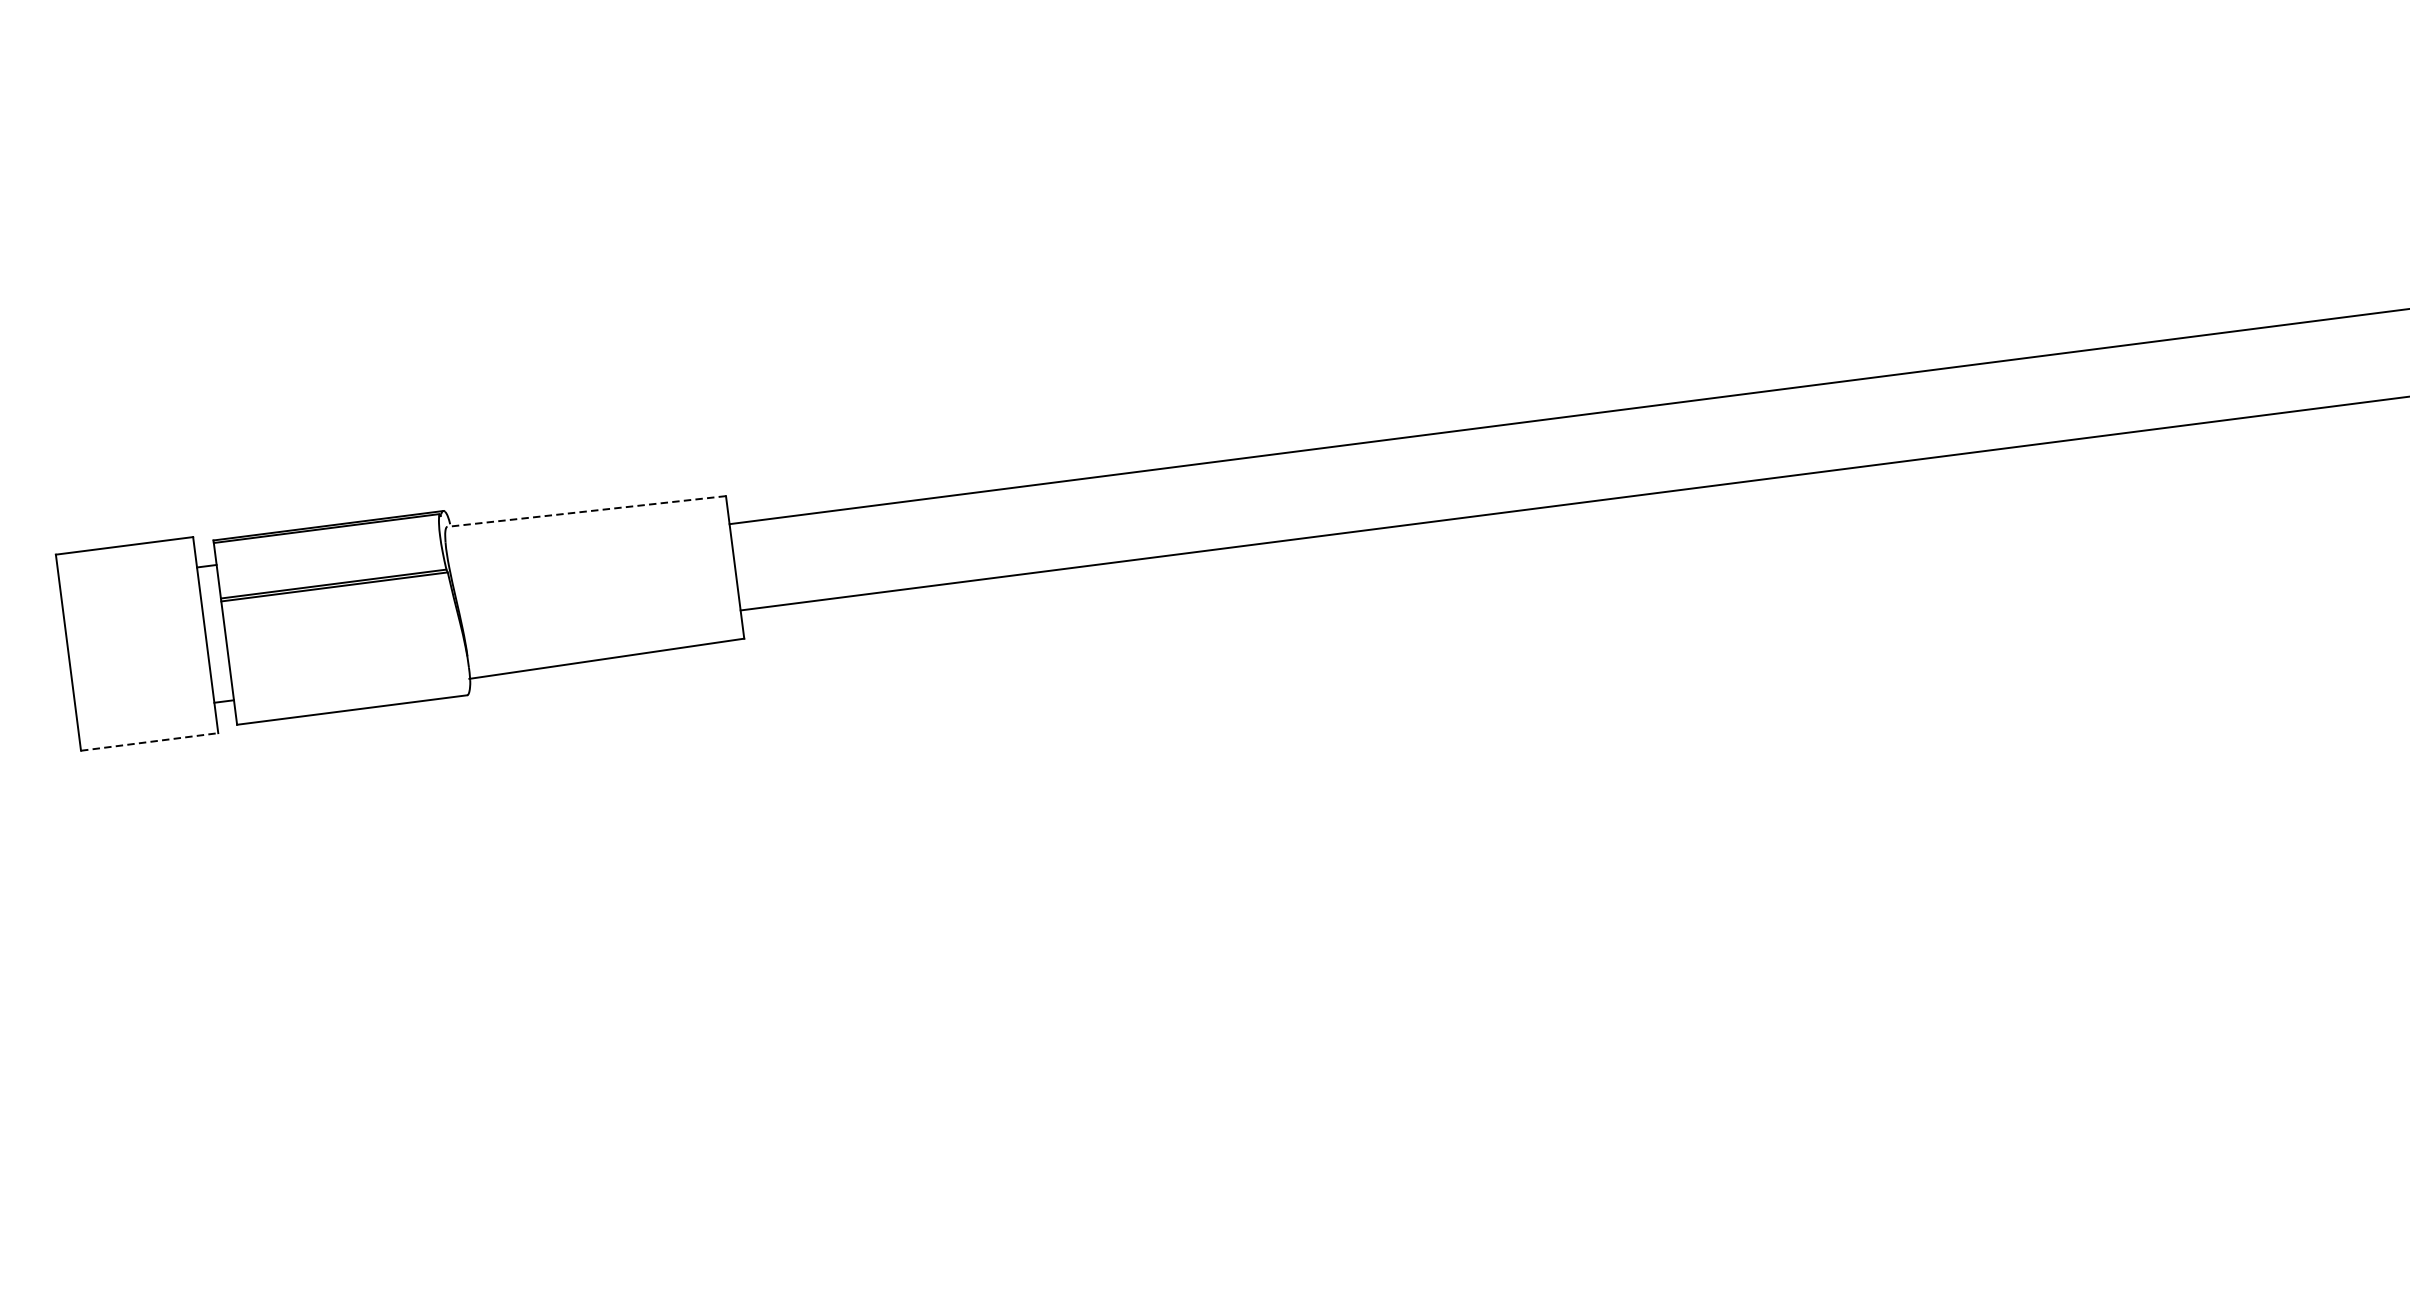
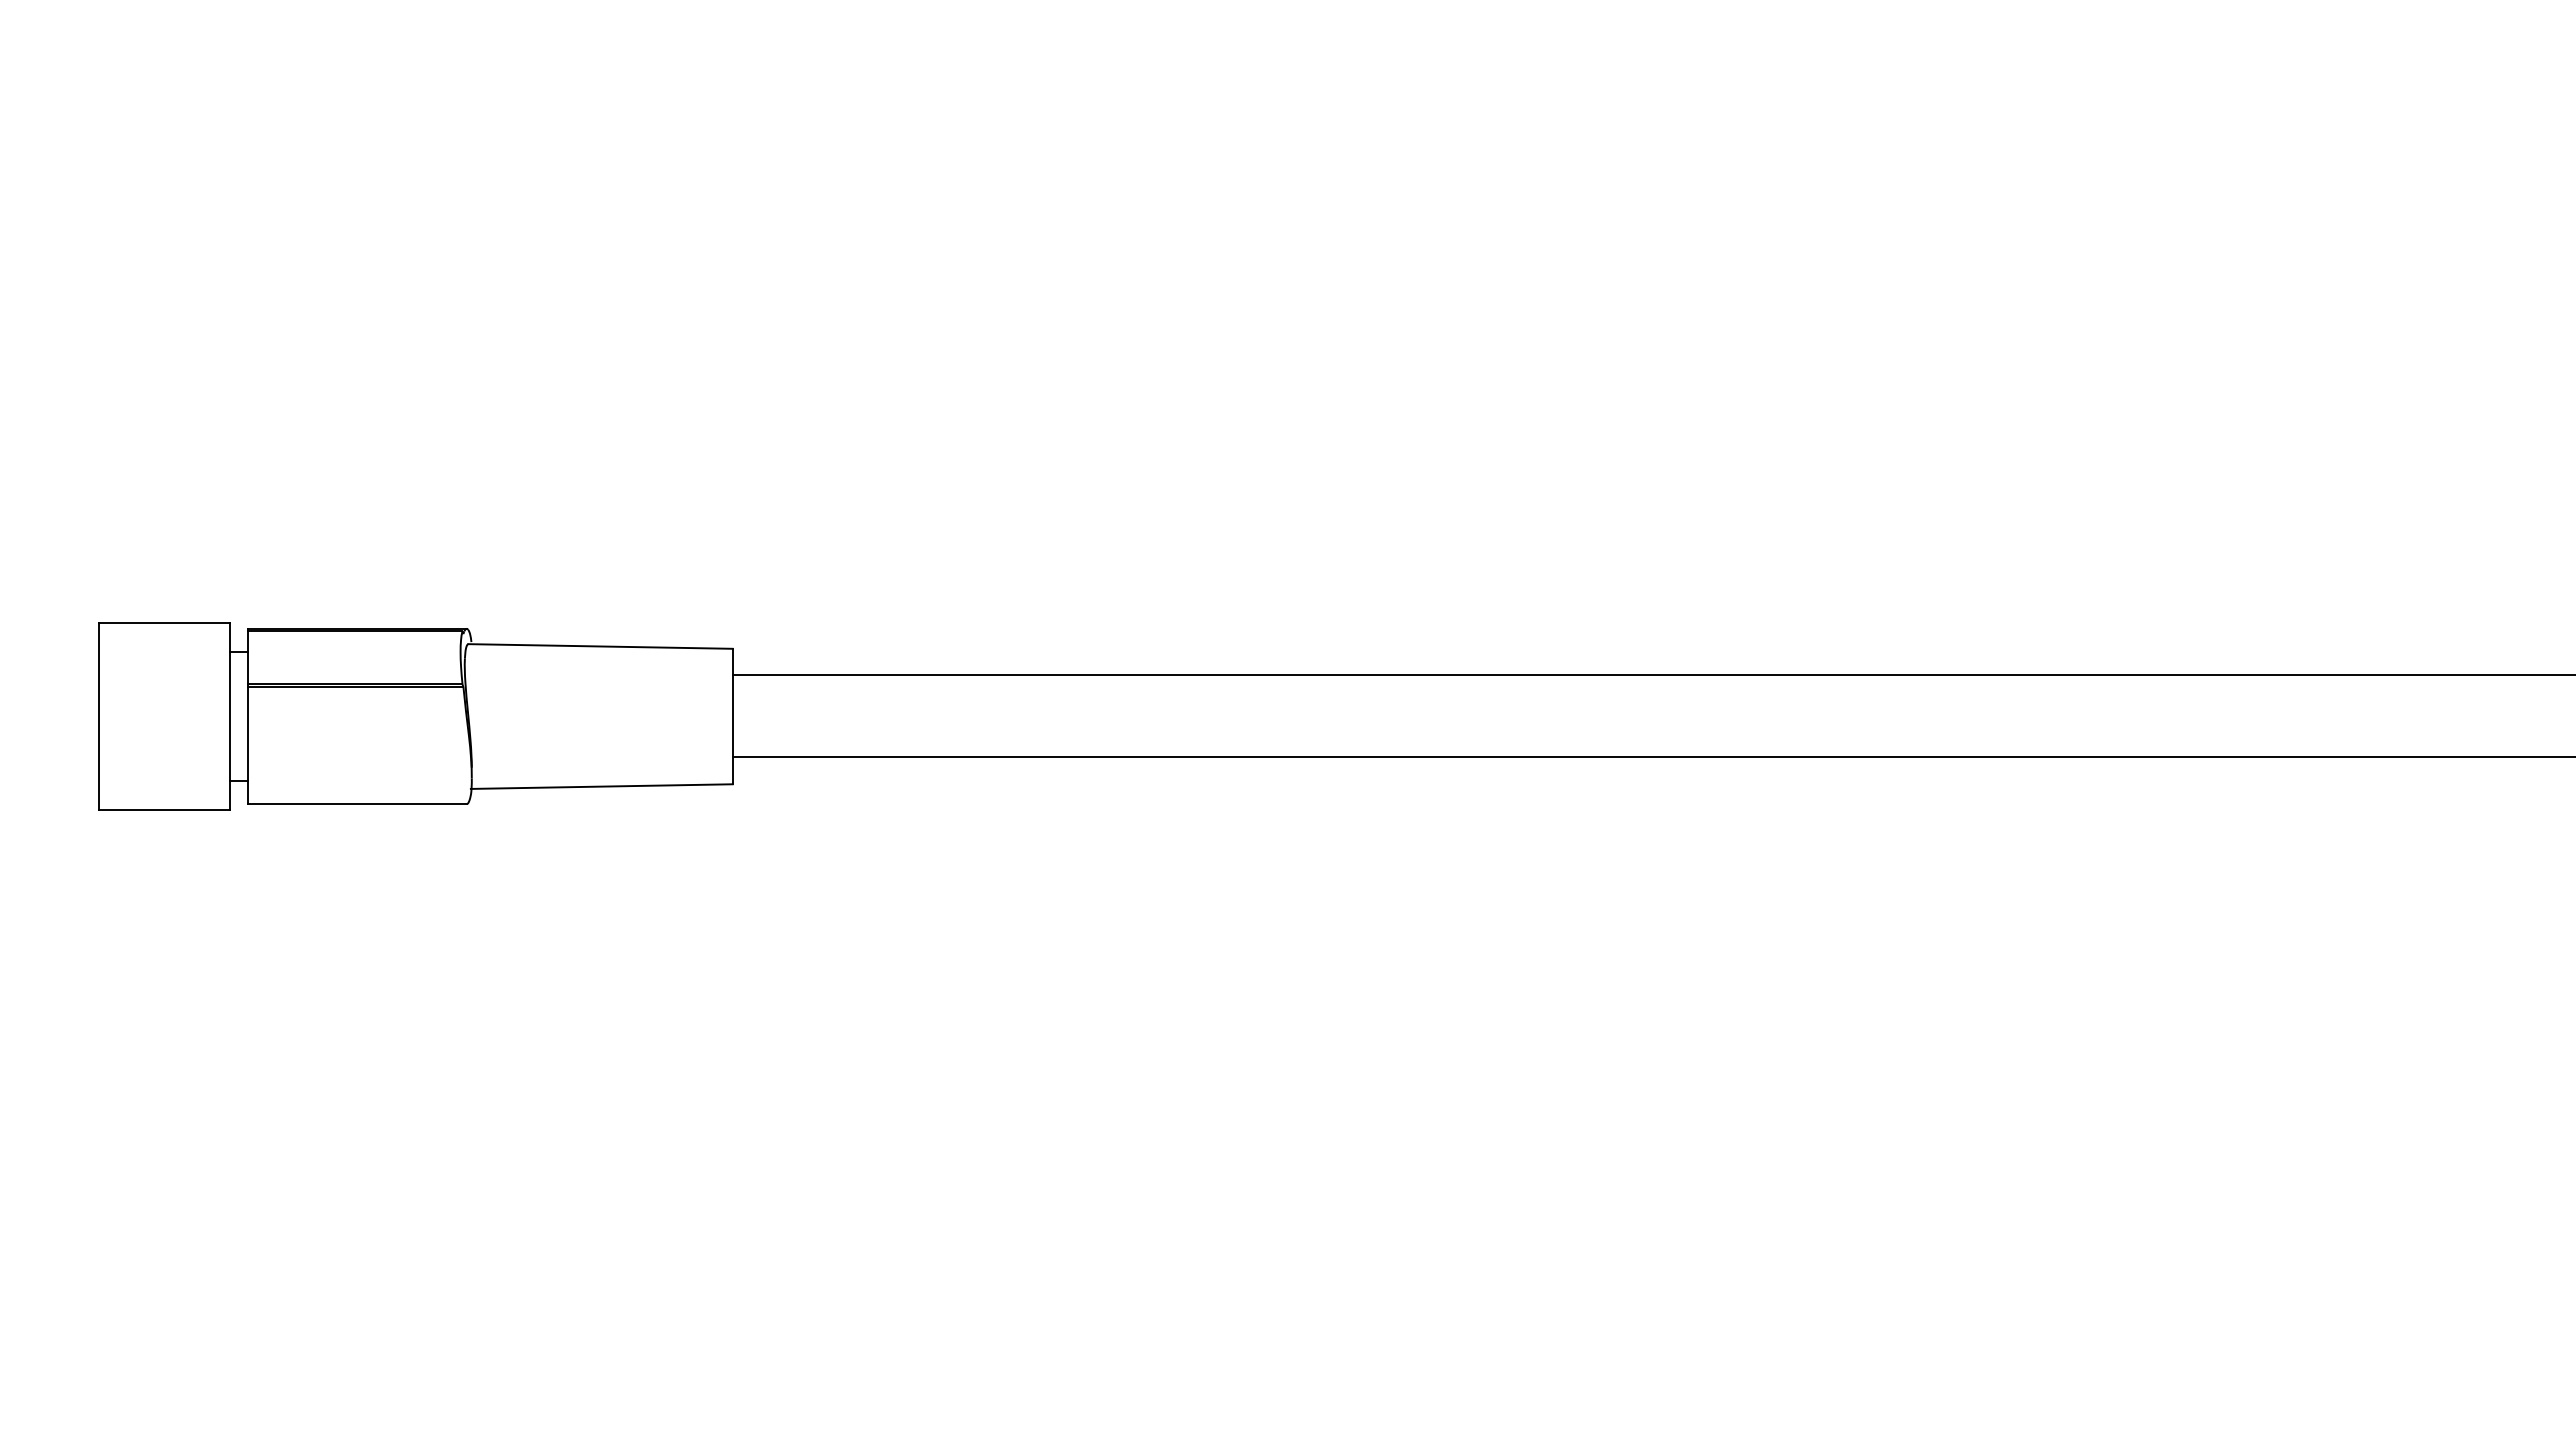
line: (586, 511) -> (600, 646), dashed -> solid
line: (149, 741) -> (164, 809), dashed -> solid

